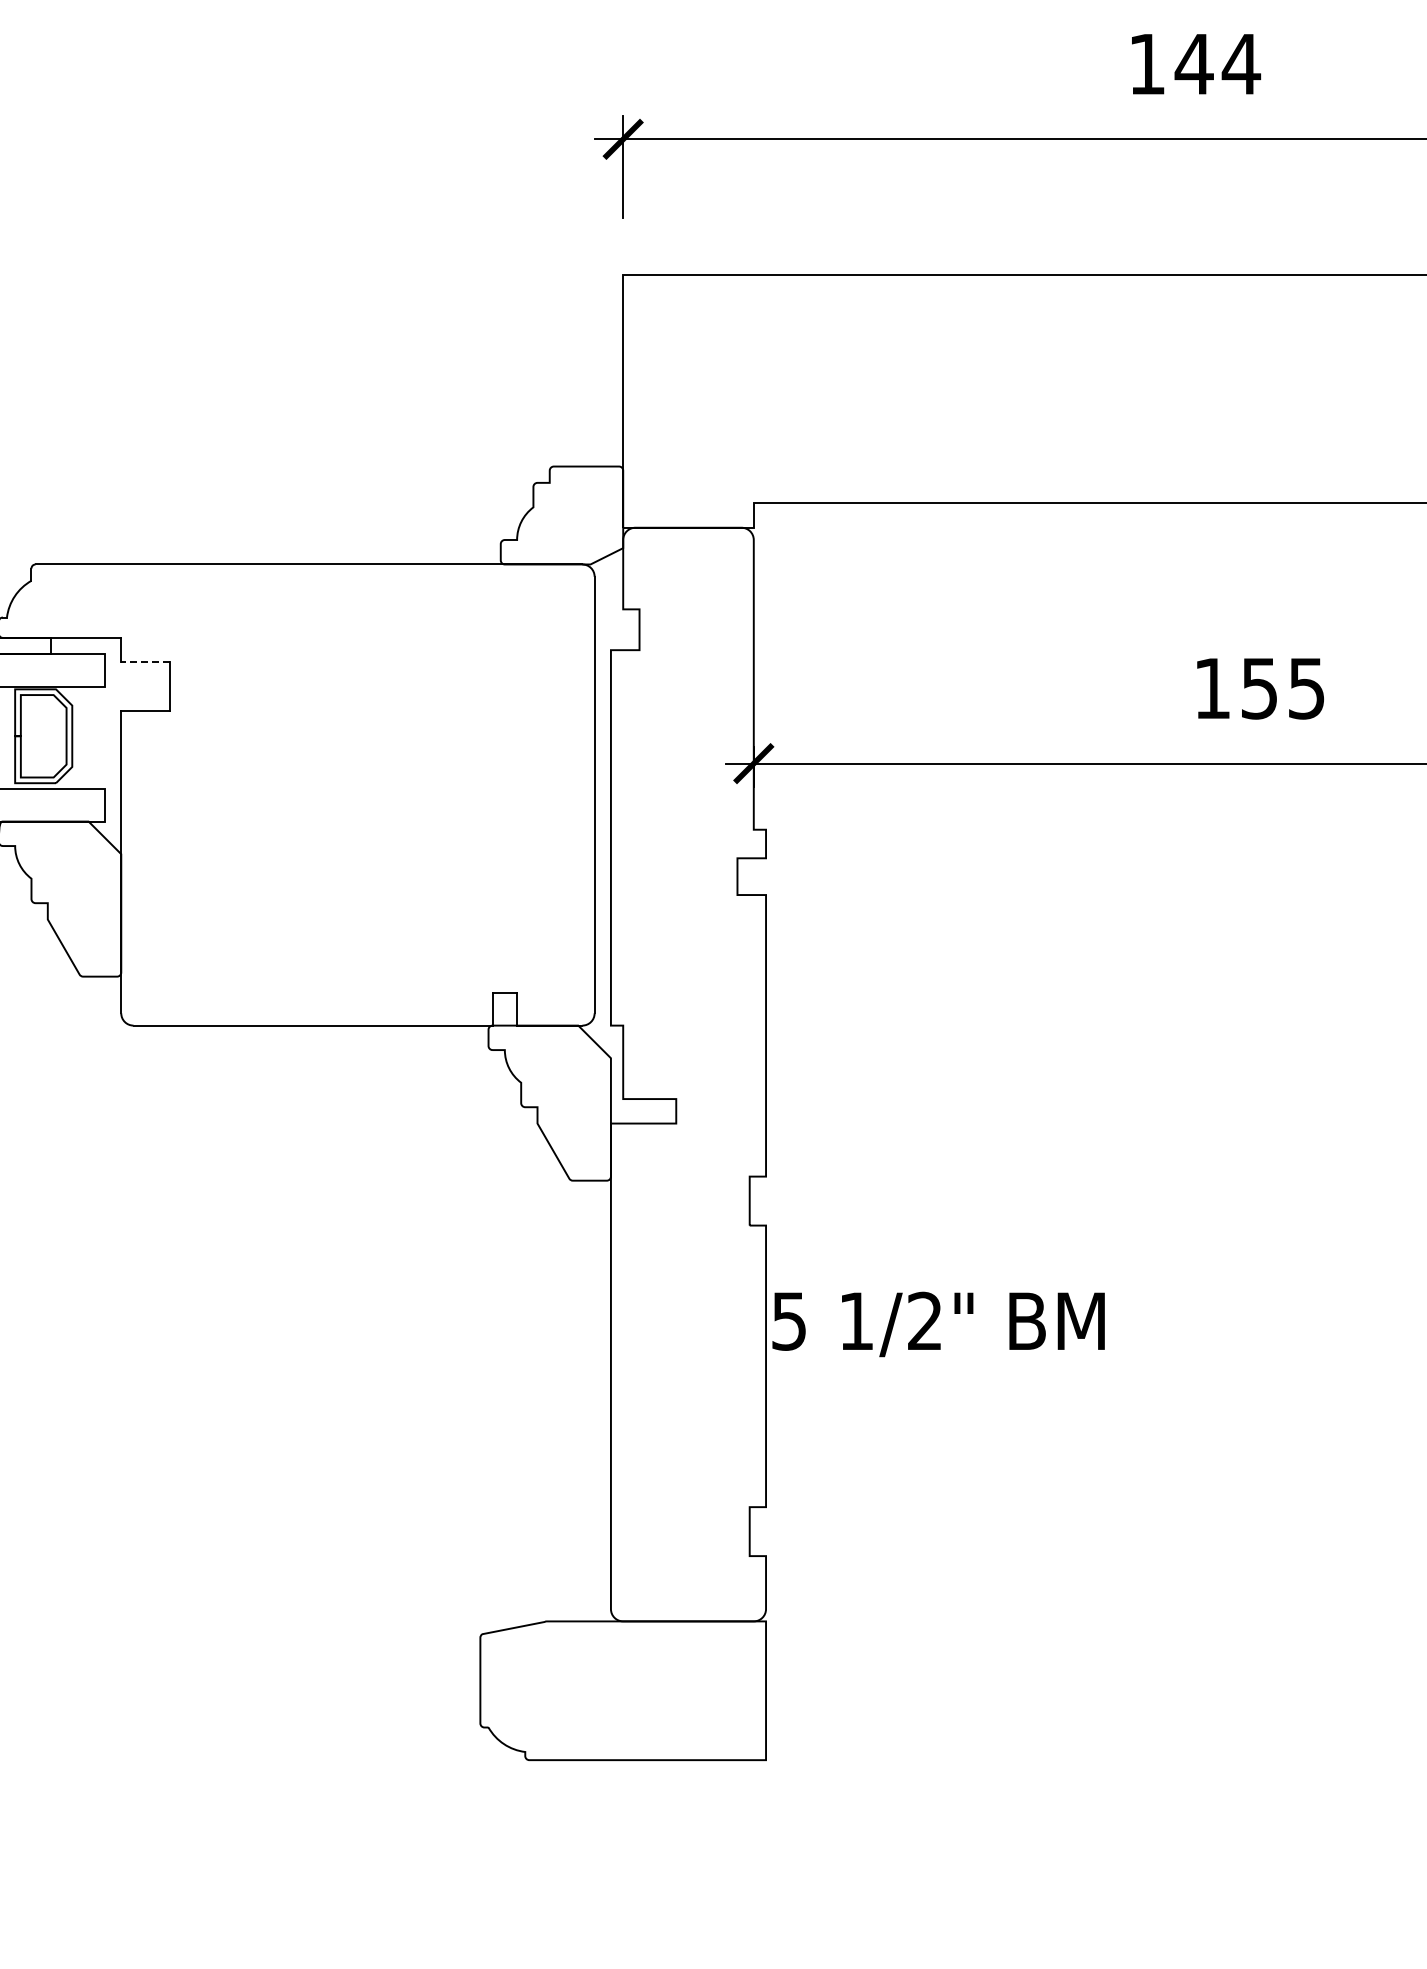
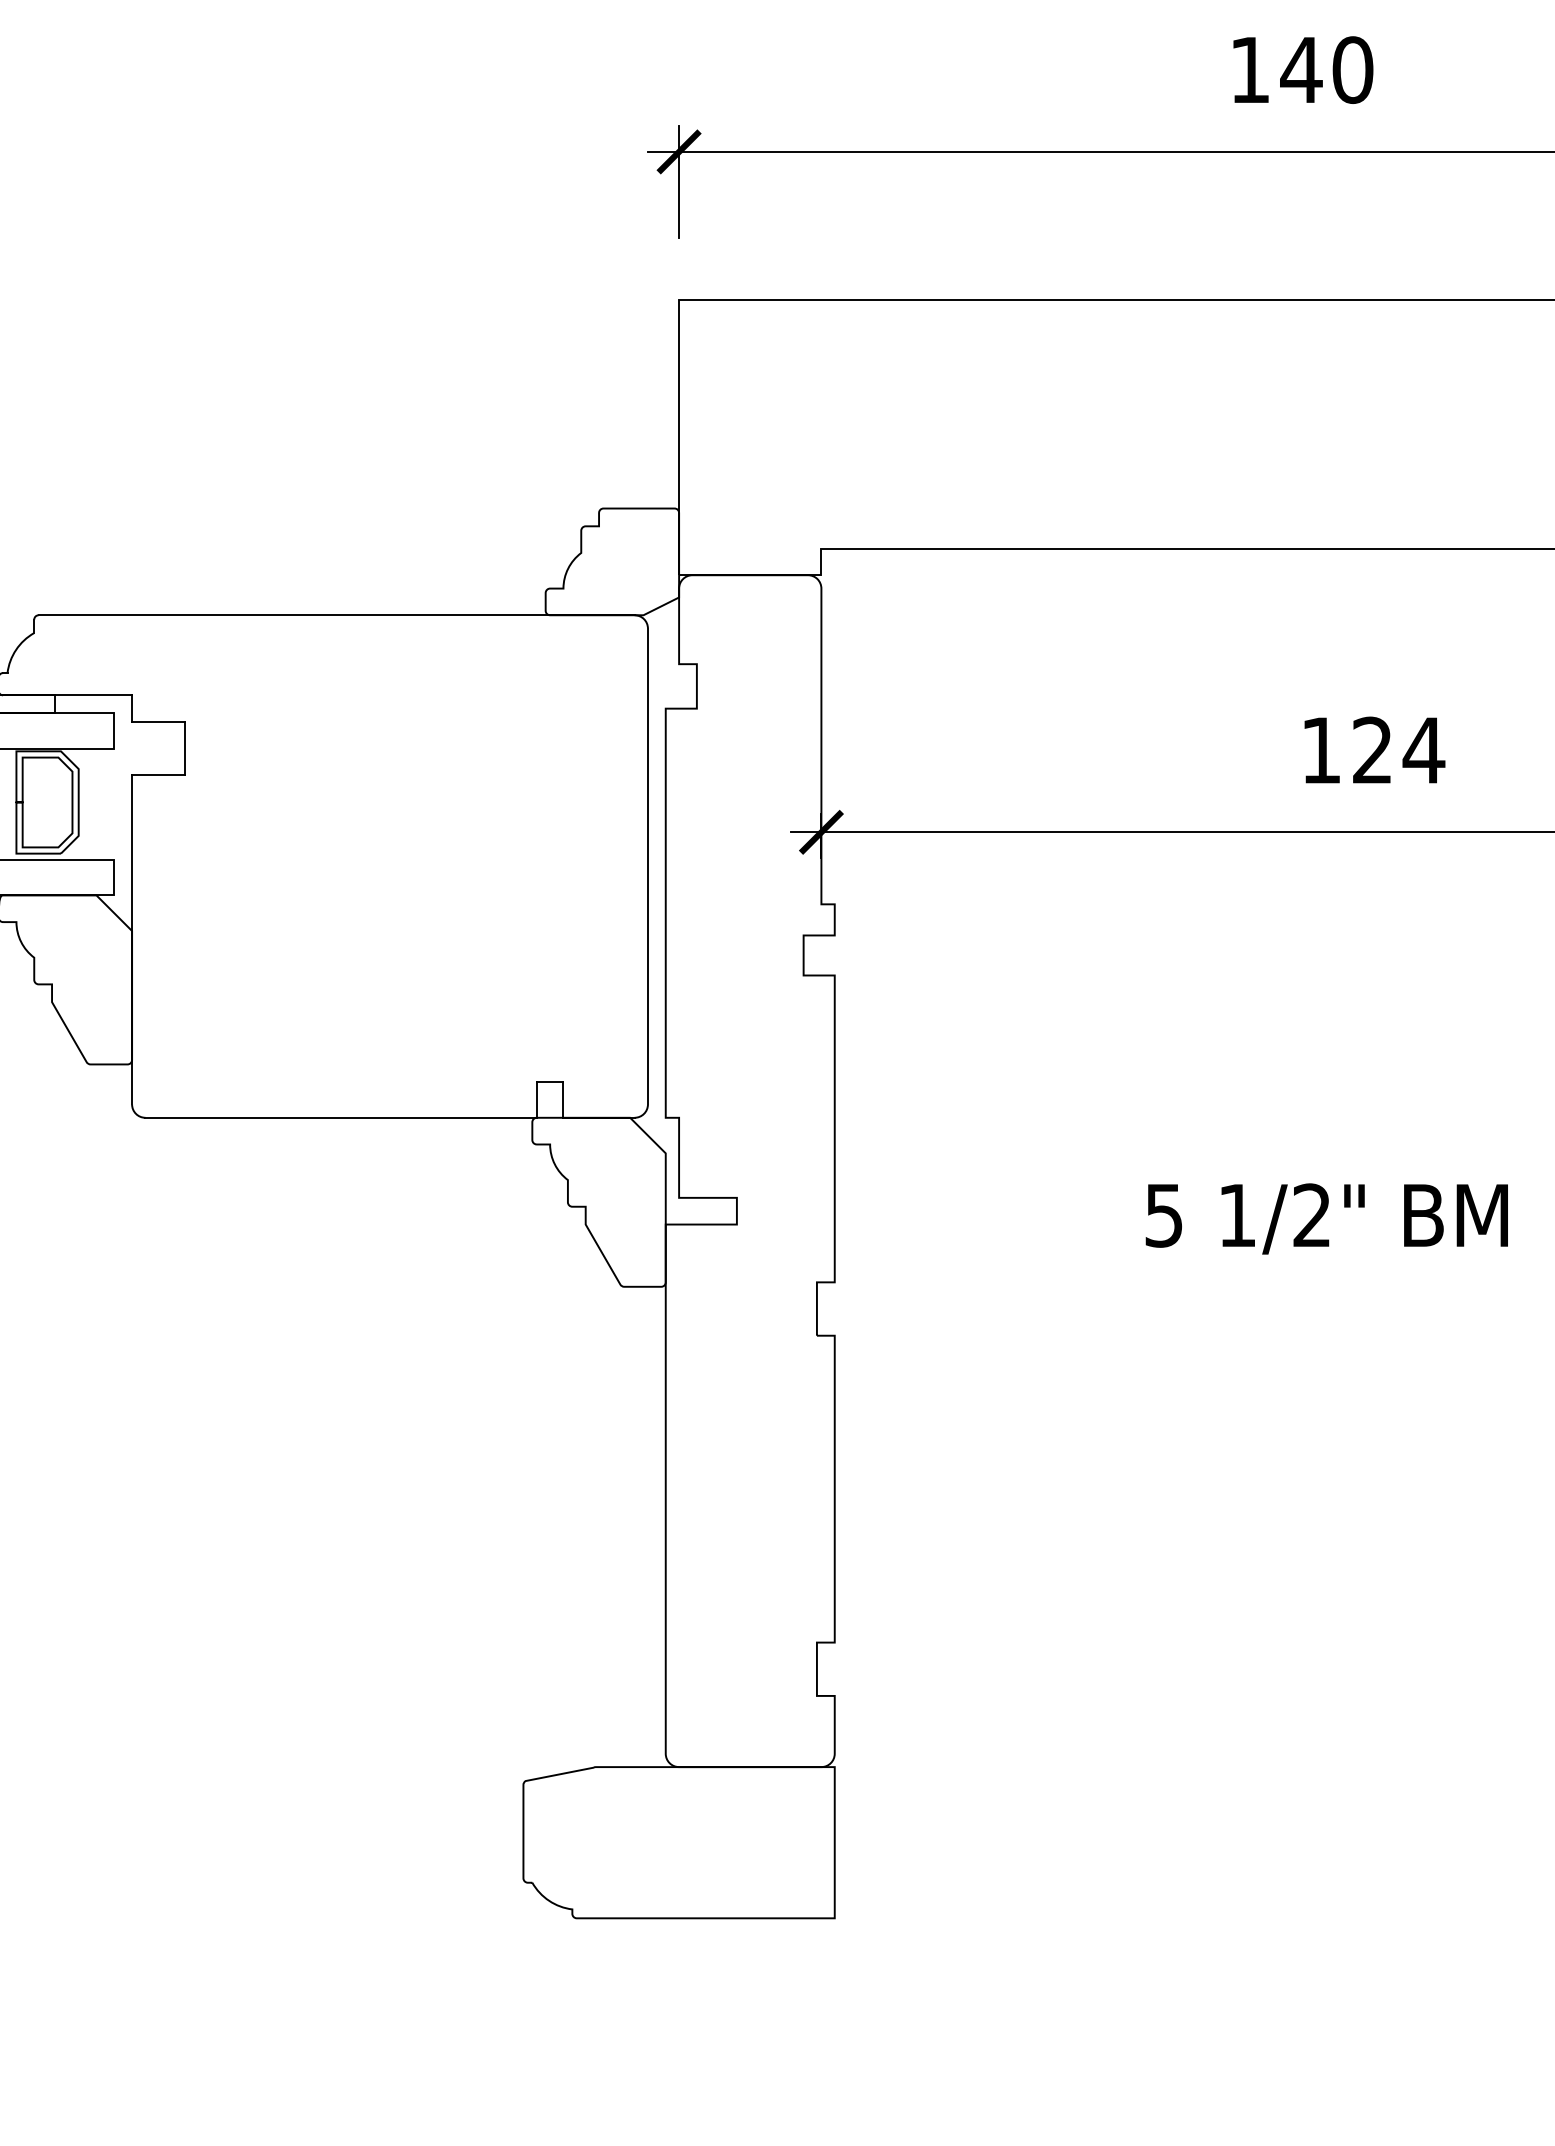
text: (1241, 64) -> (1352, 70), 144 -> 140
line: (145, 662) -> (158, 722), dashed -> solid
text: (1283, 688) -> (1398, 750), 155 -> 124
text: (938, 1324) -> (1326, 1219), moved

